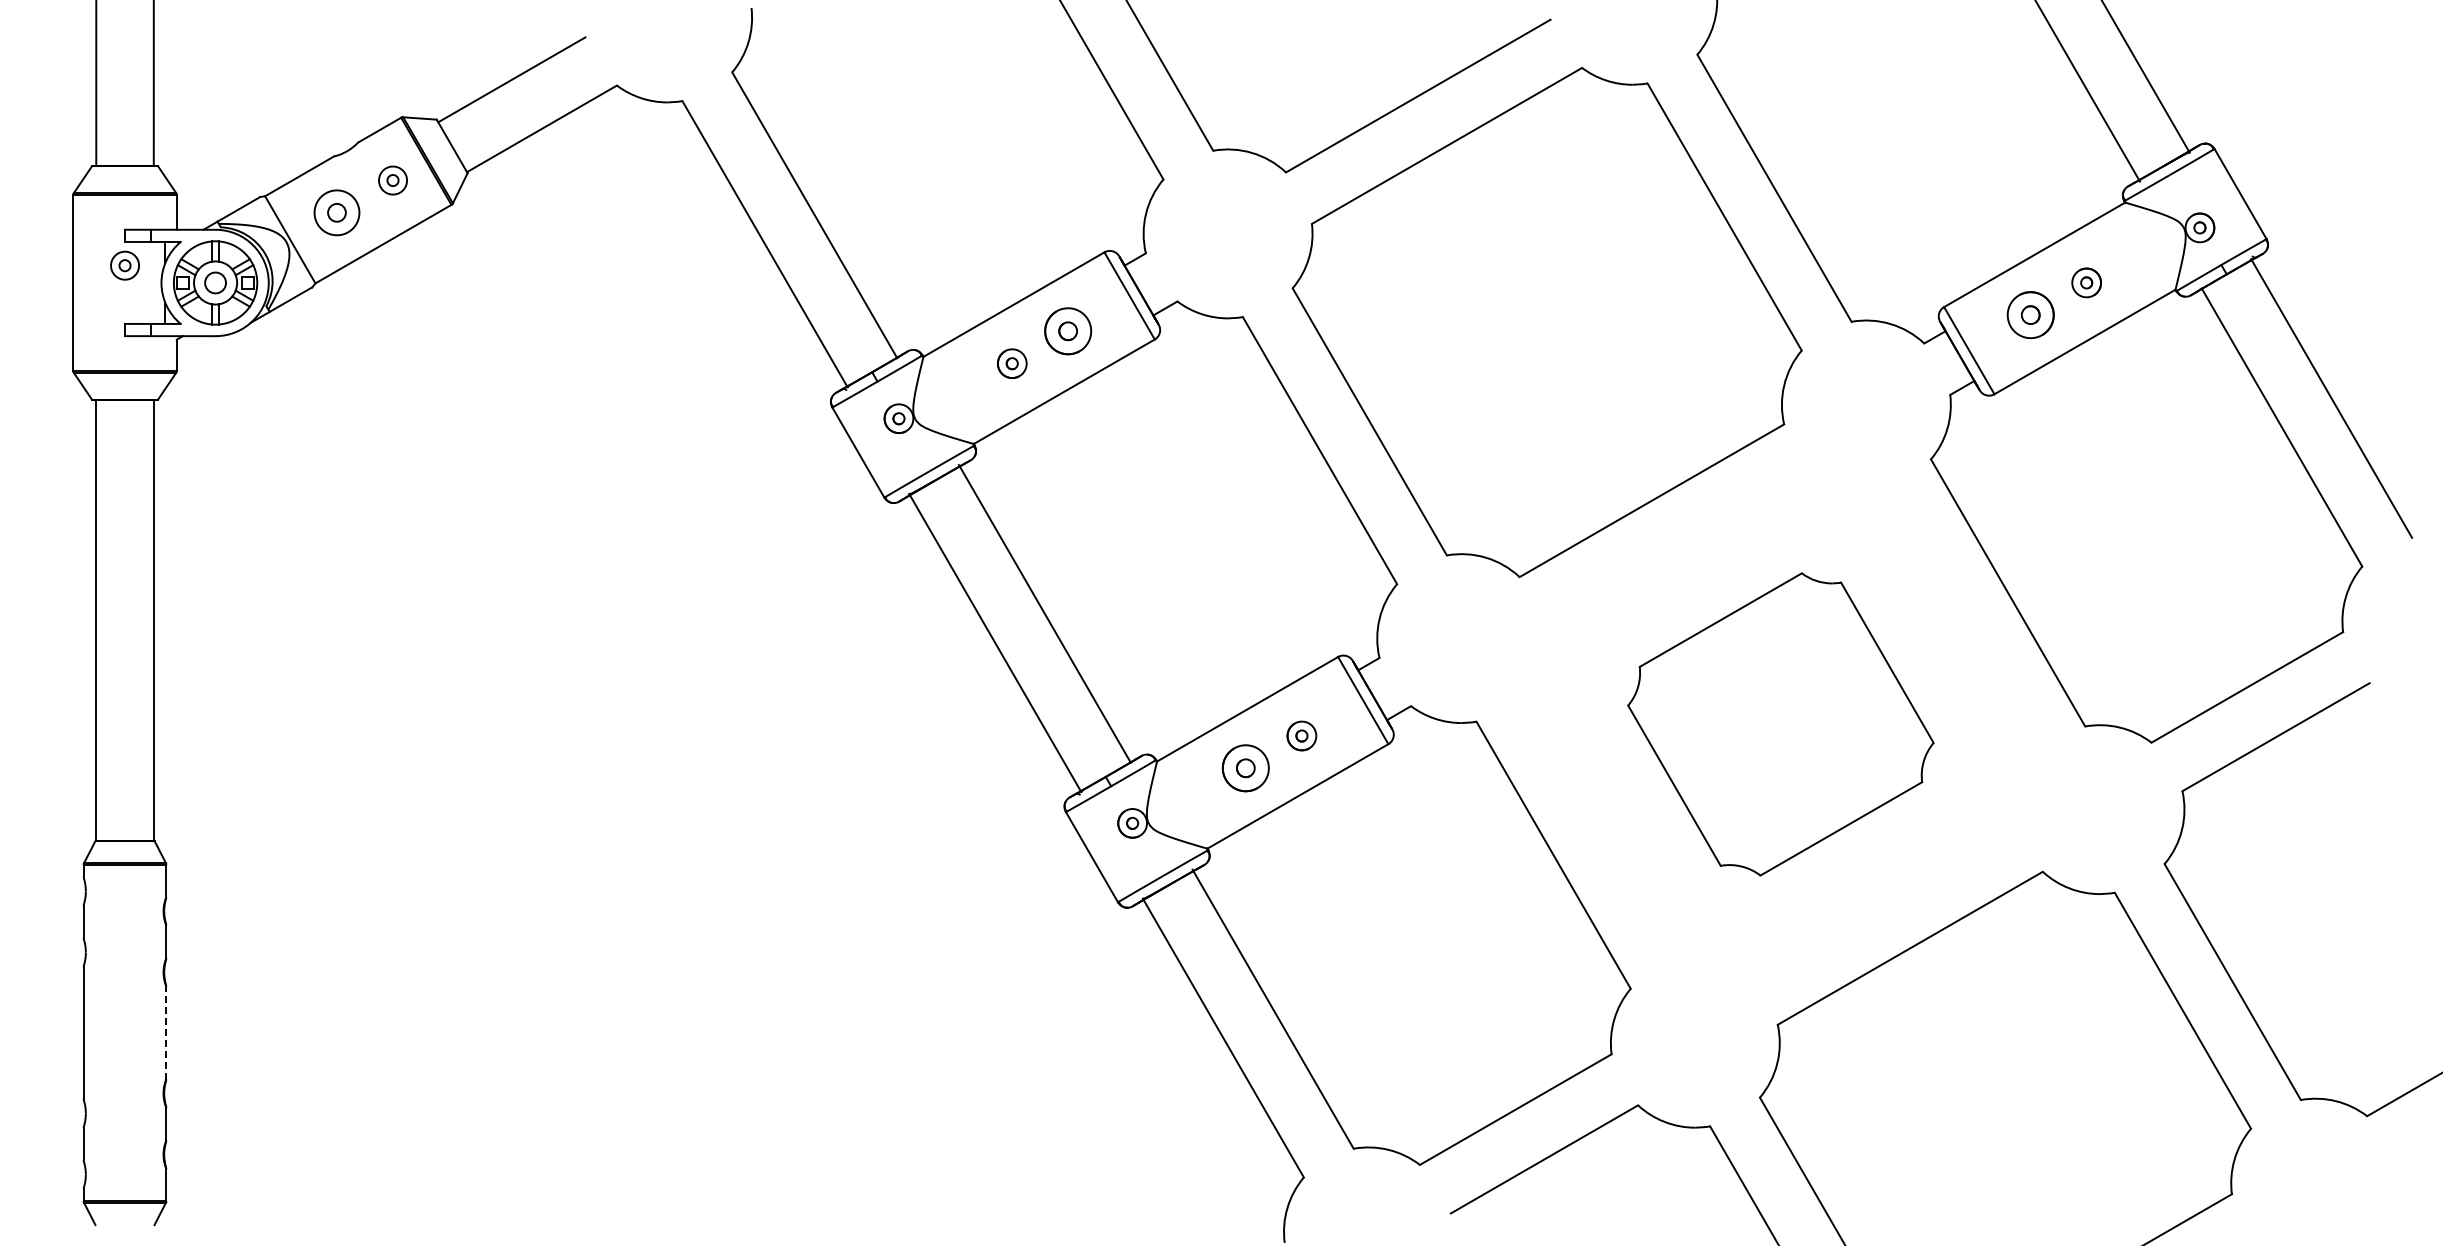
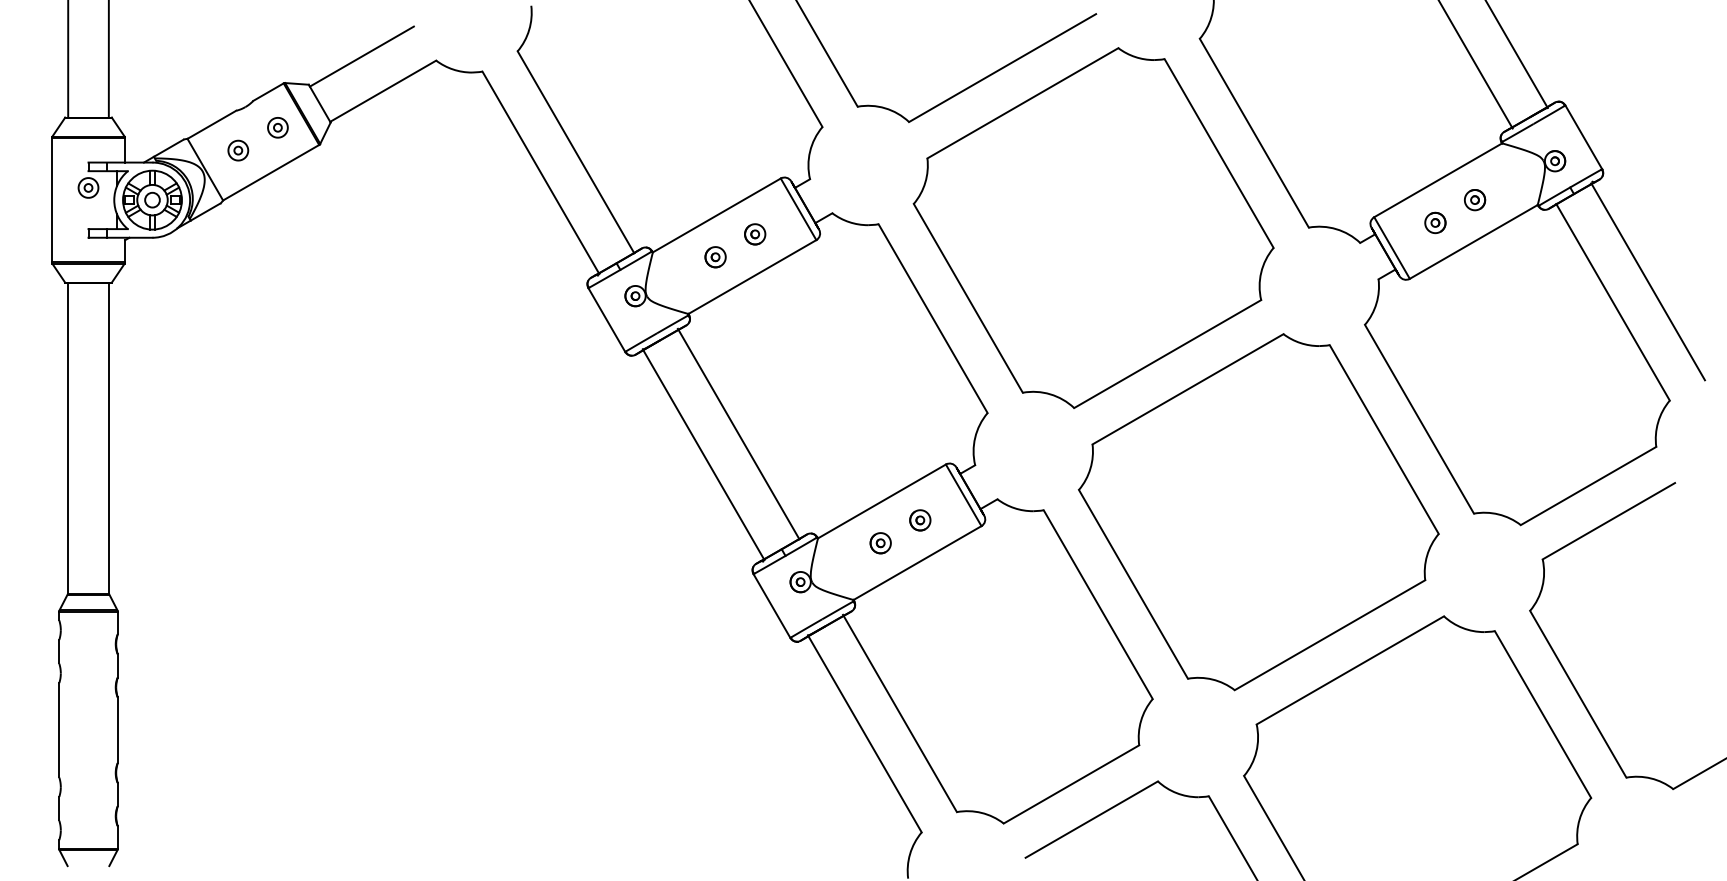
part: (336, 212) -> (237, 150), size x0.62
part: (2030, 315) -> (1435, 223), size x0.62
part: (1068, 331) -> (755, 234), size x0.62
part: (1780, 724) -> (1258, 512), size x1.67
part: (1245, 768) -> (880, 543), size x0.62
line: (166, 1033) -> (117, 730), dashed -> solid

